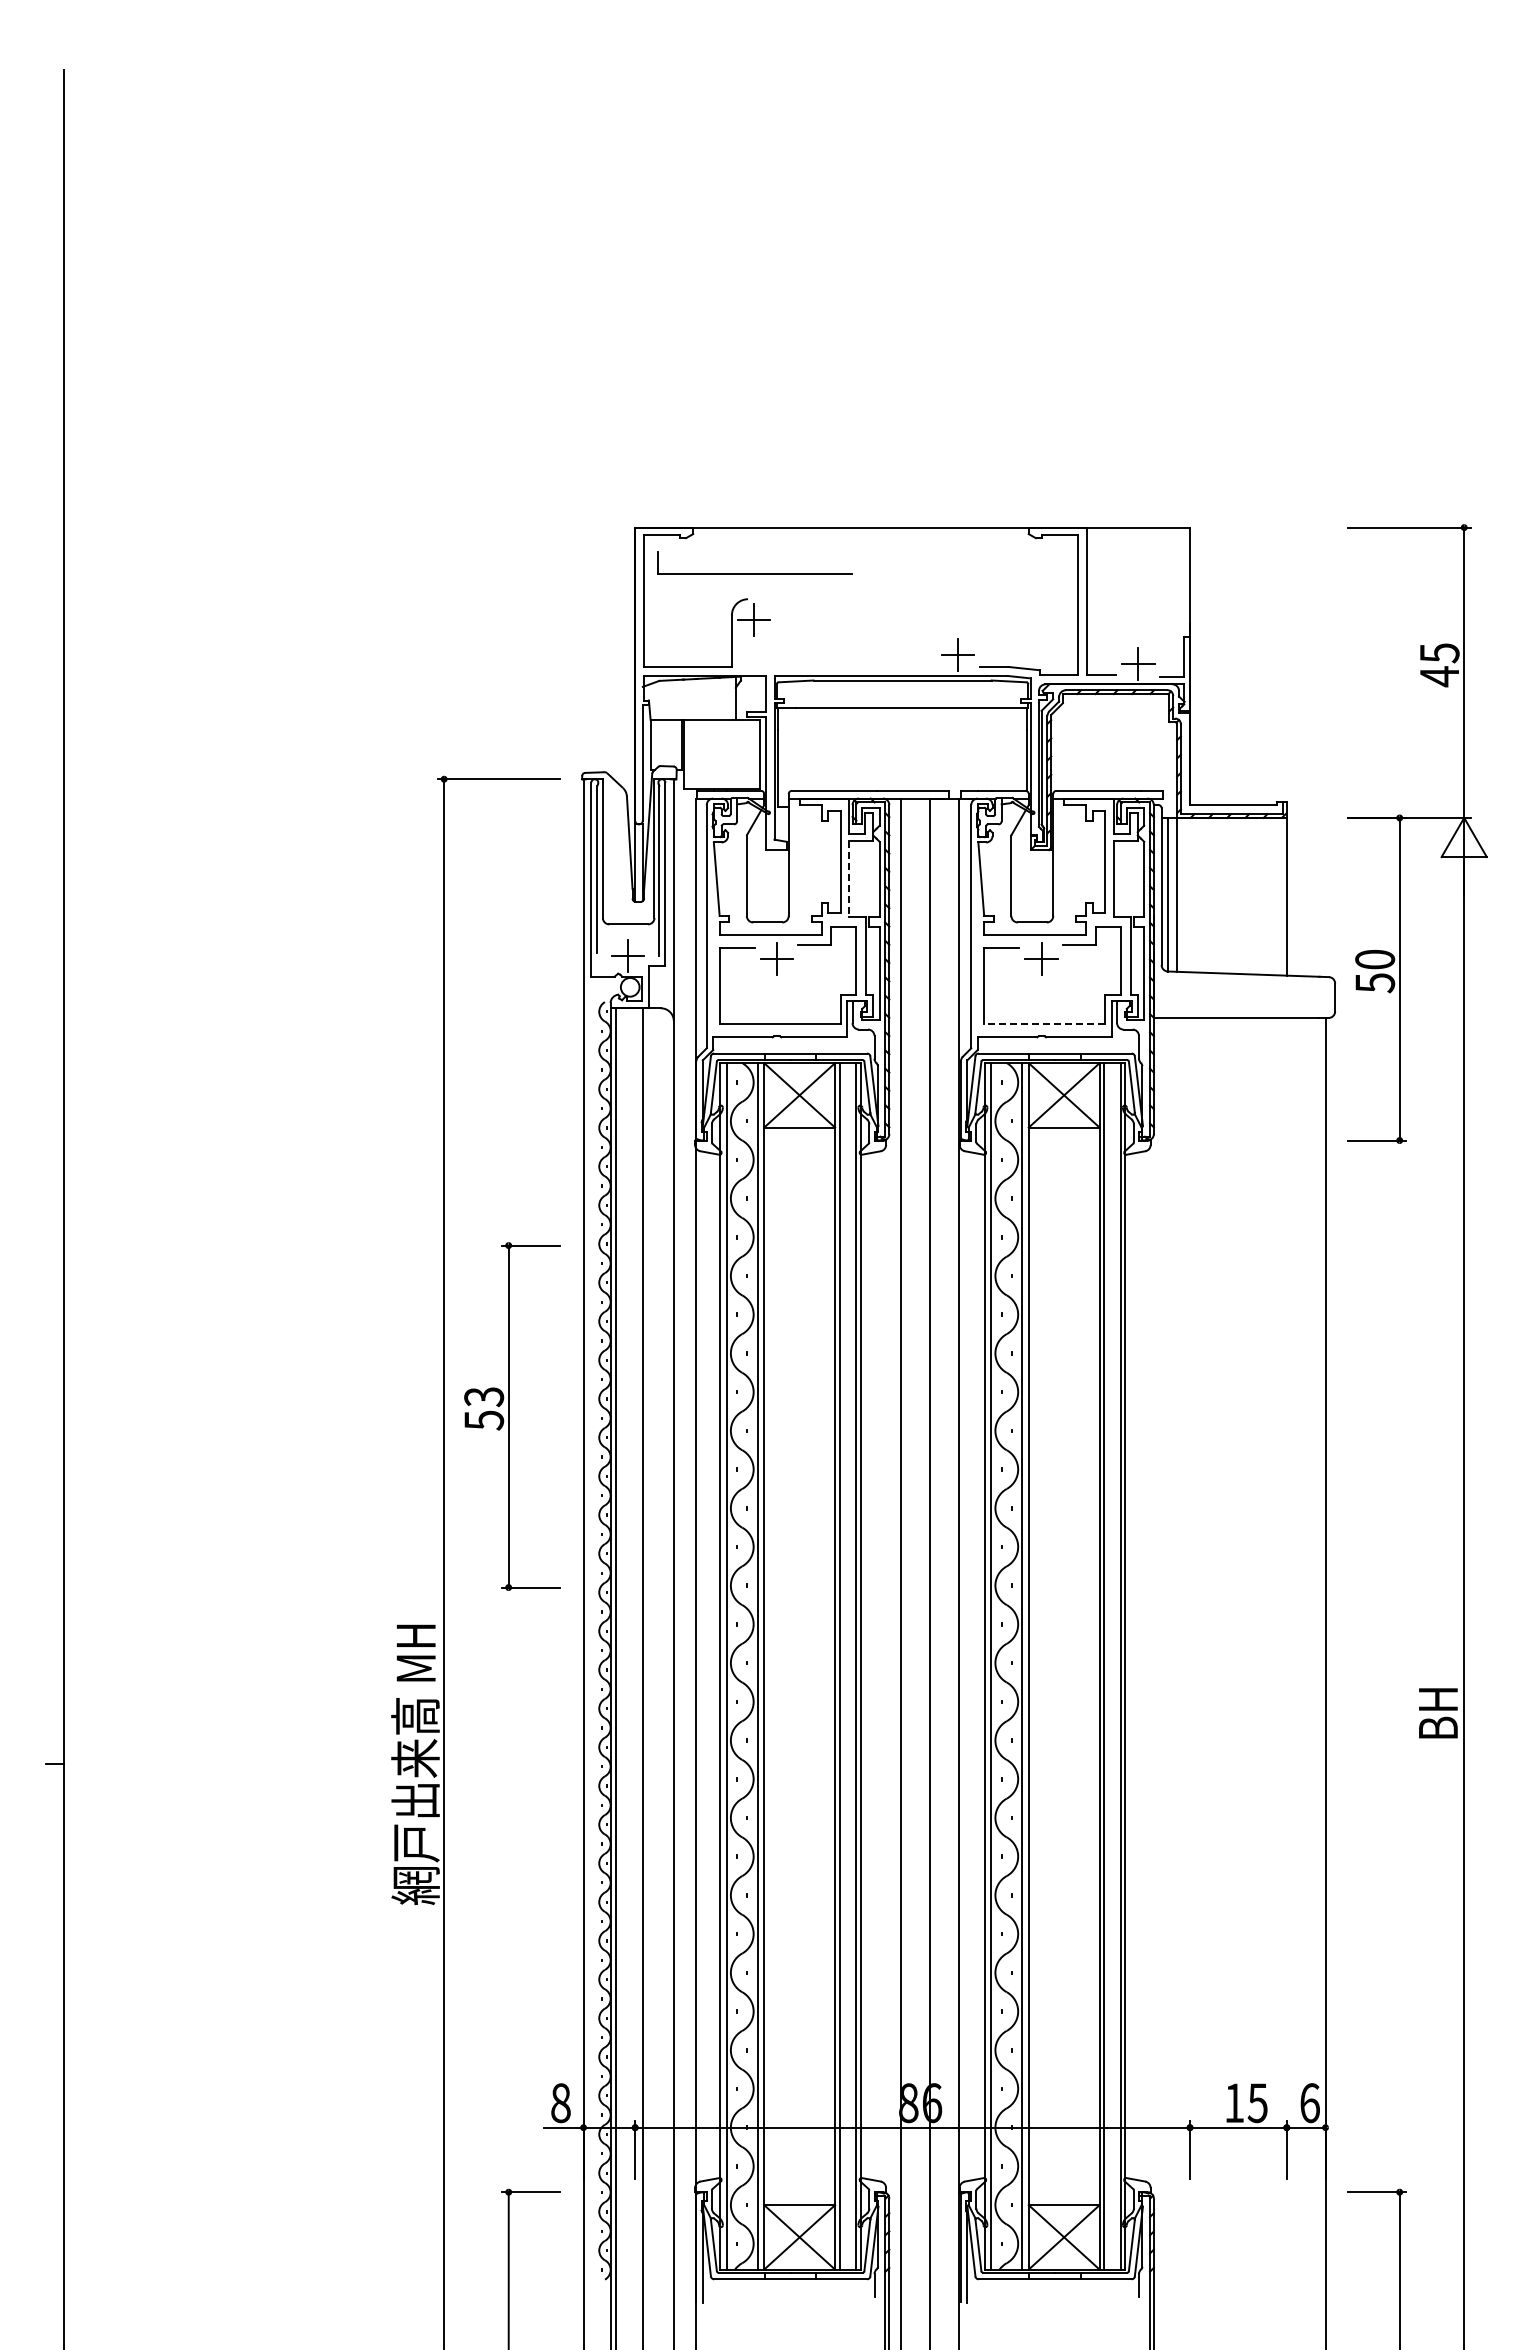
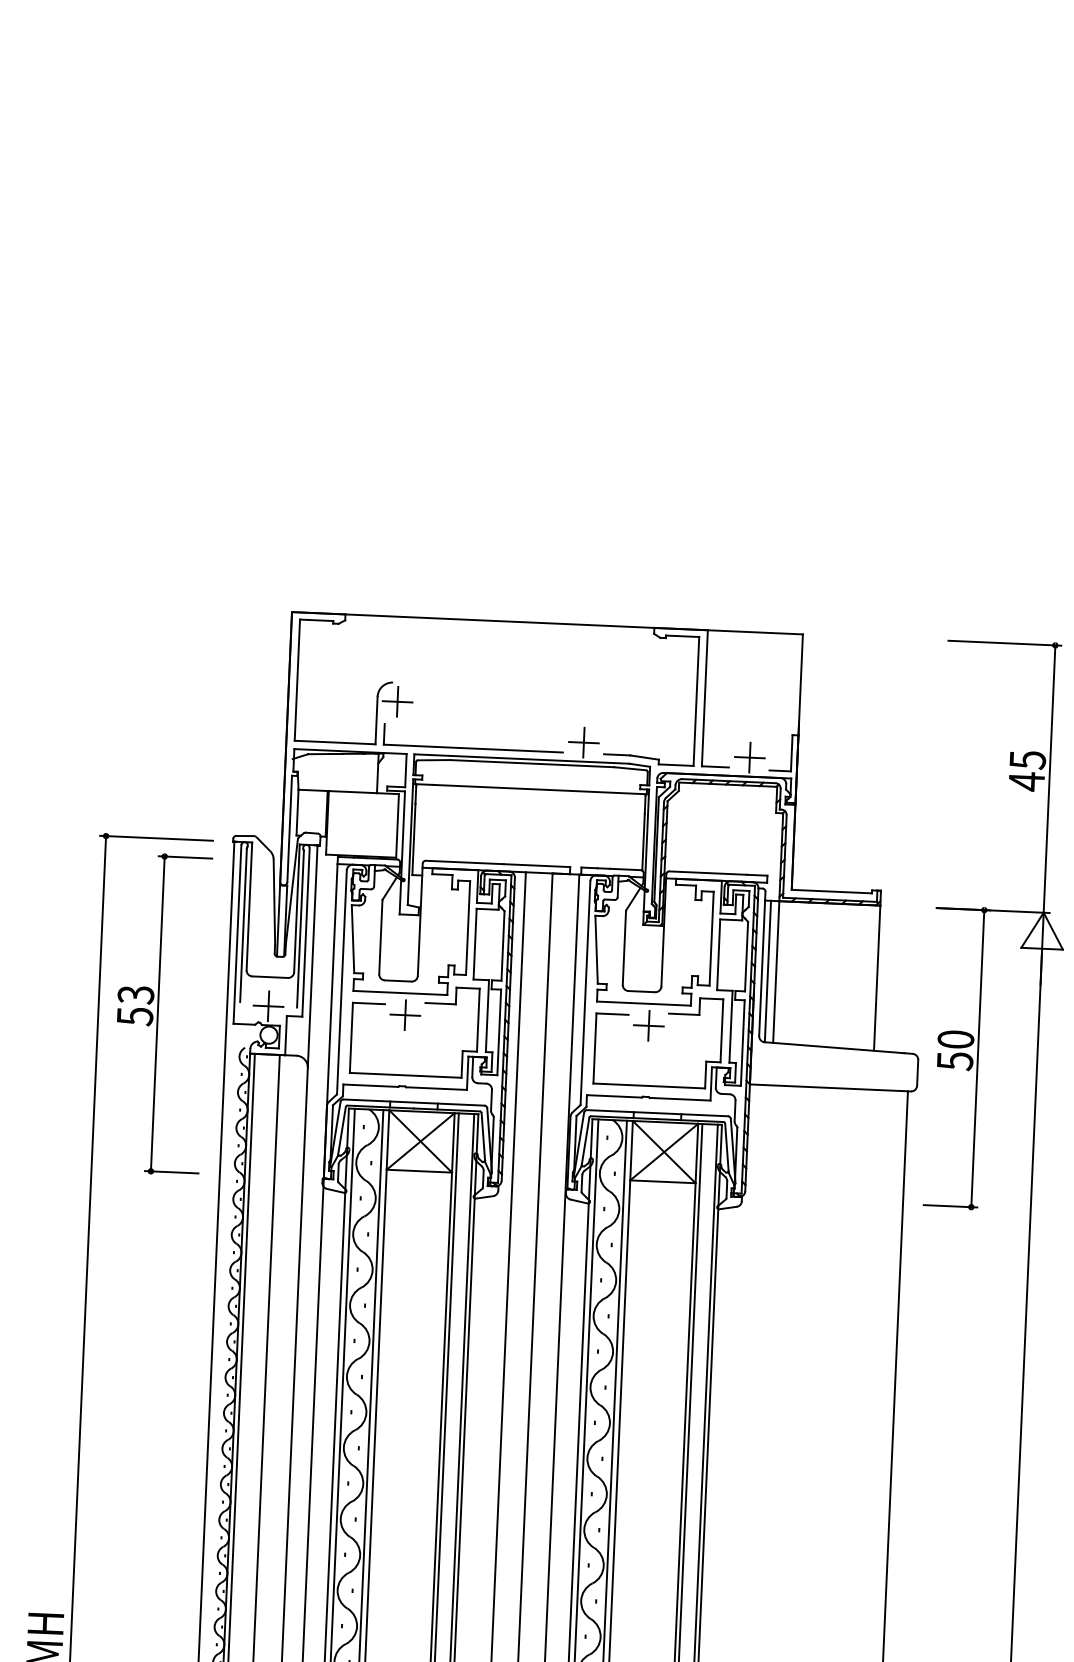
part: (754, 573) -> (472, 748), moved
line: (849, 879) -> (475, 944), dashed -> solid
line: (1044, 1024) -> (648, 1086), dashed -> solid
part: (512, 1416) -> (161, 1014), moved

